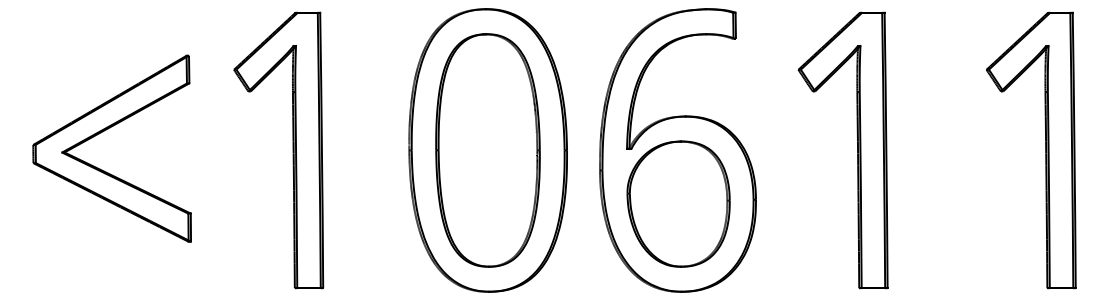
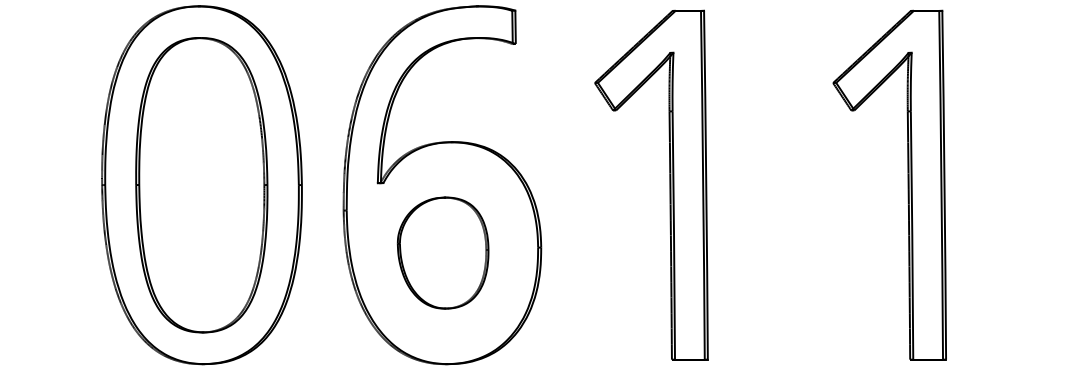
part: (678, 203) -> (443, 252), size x0.7

